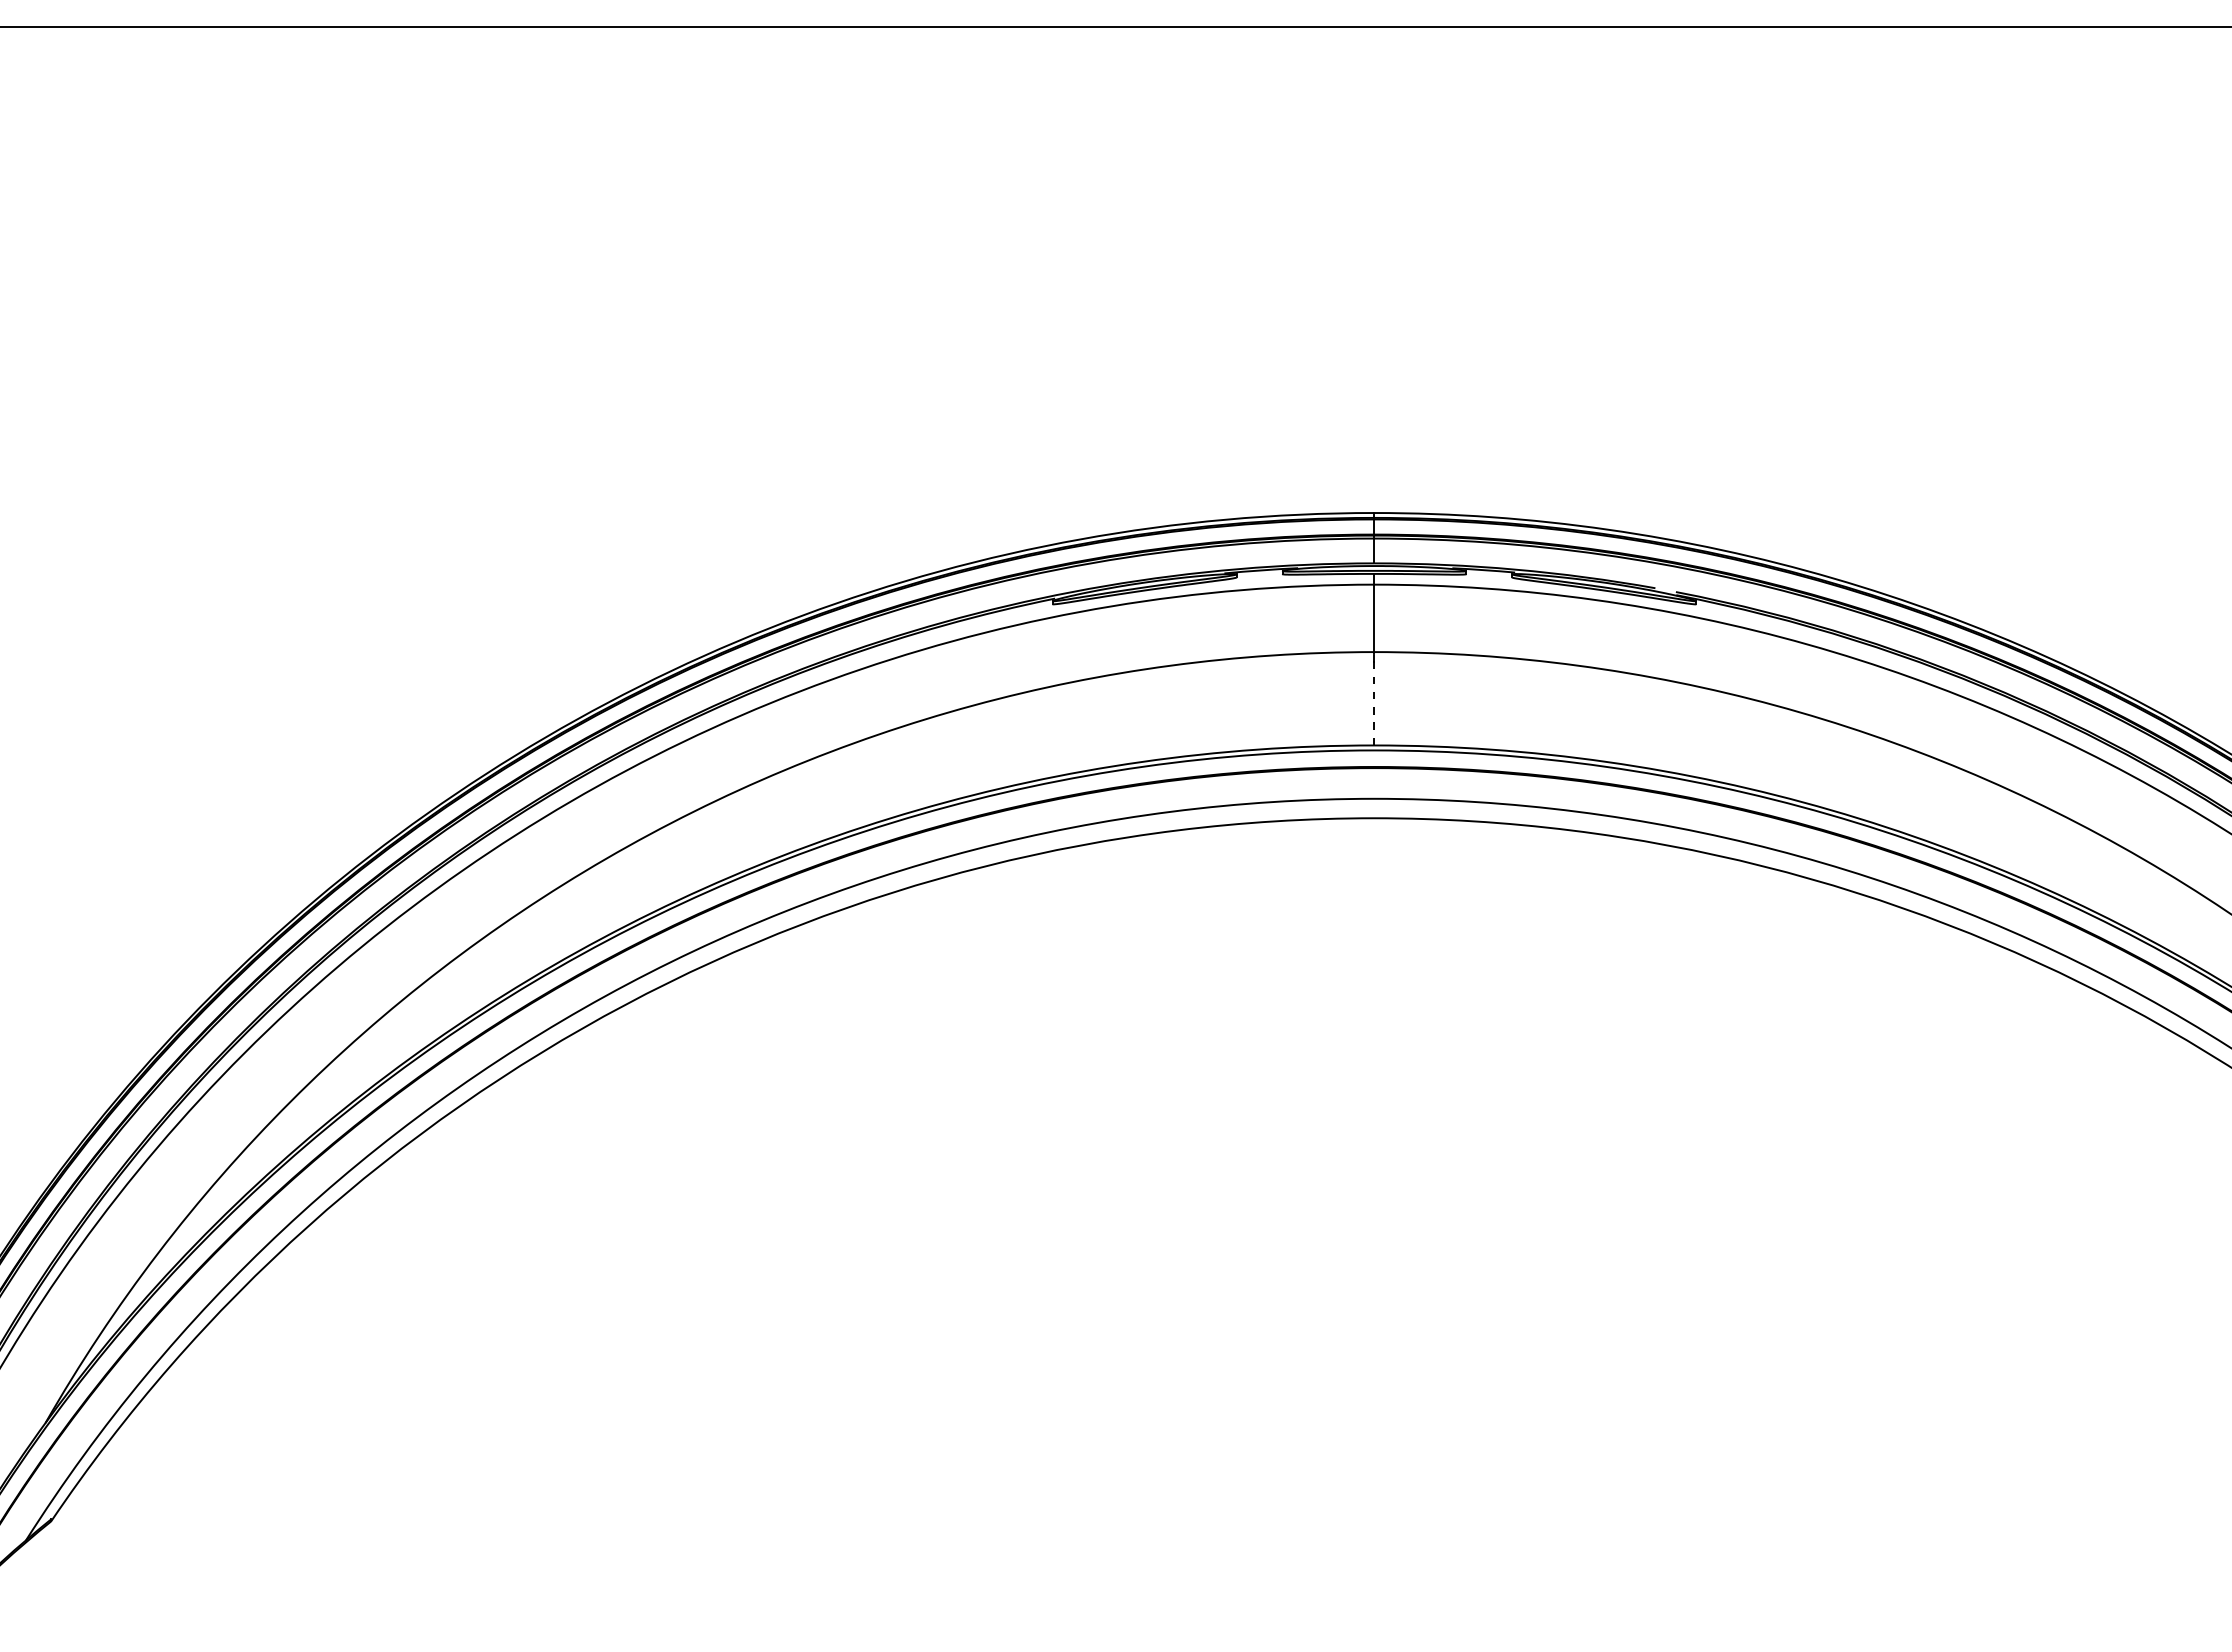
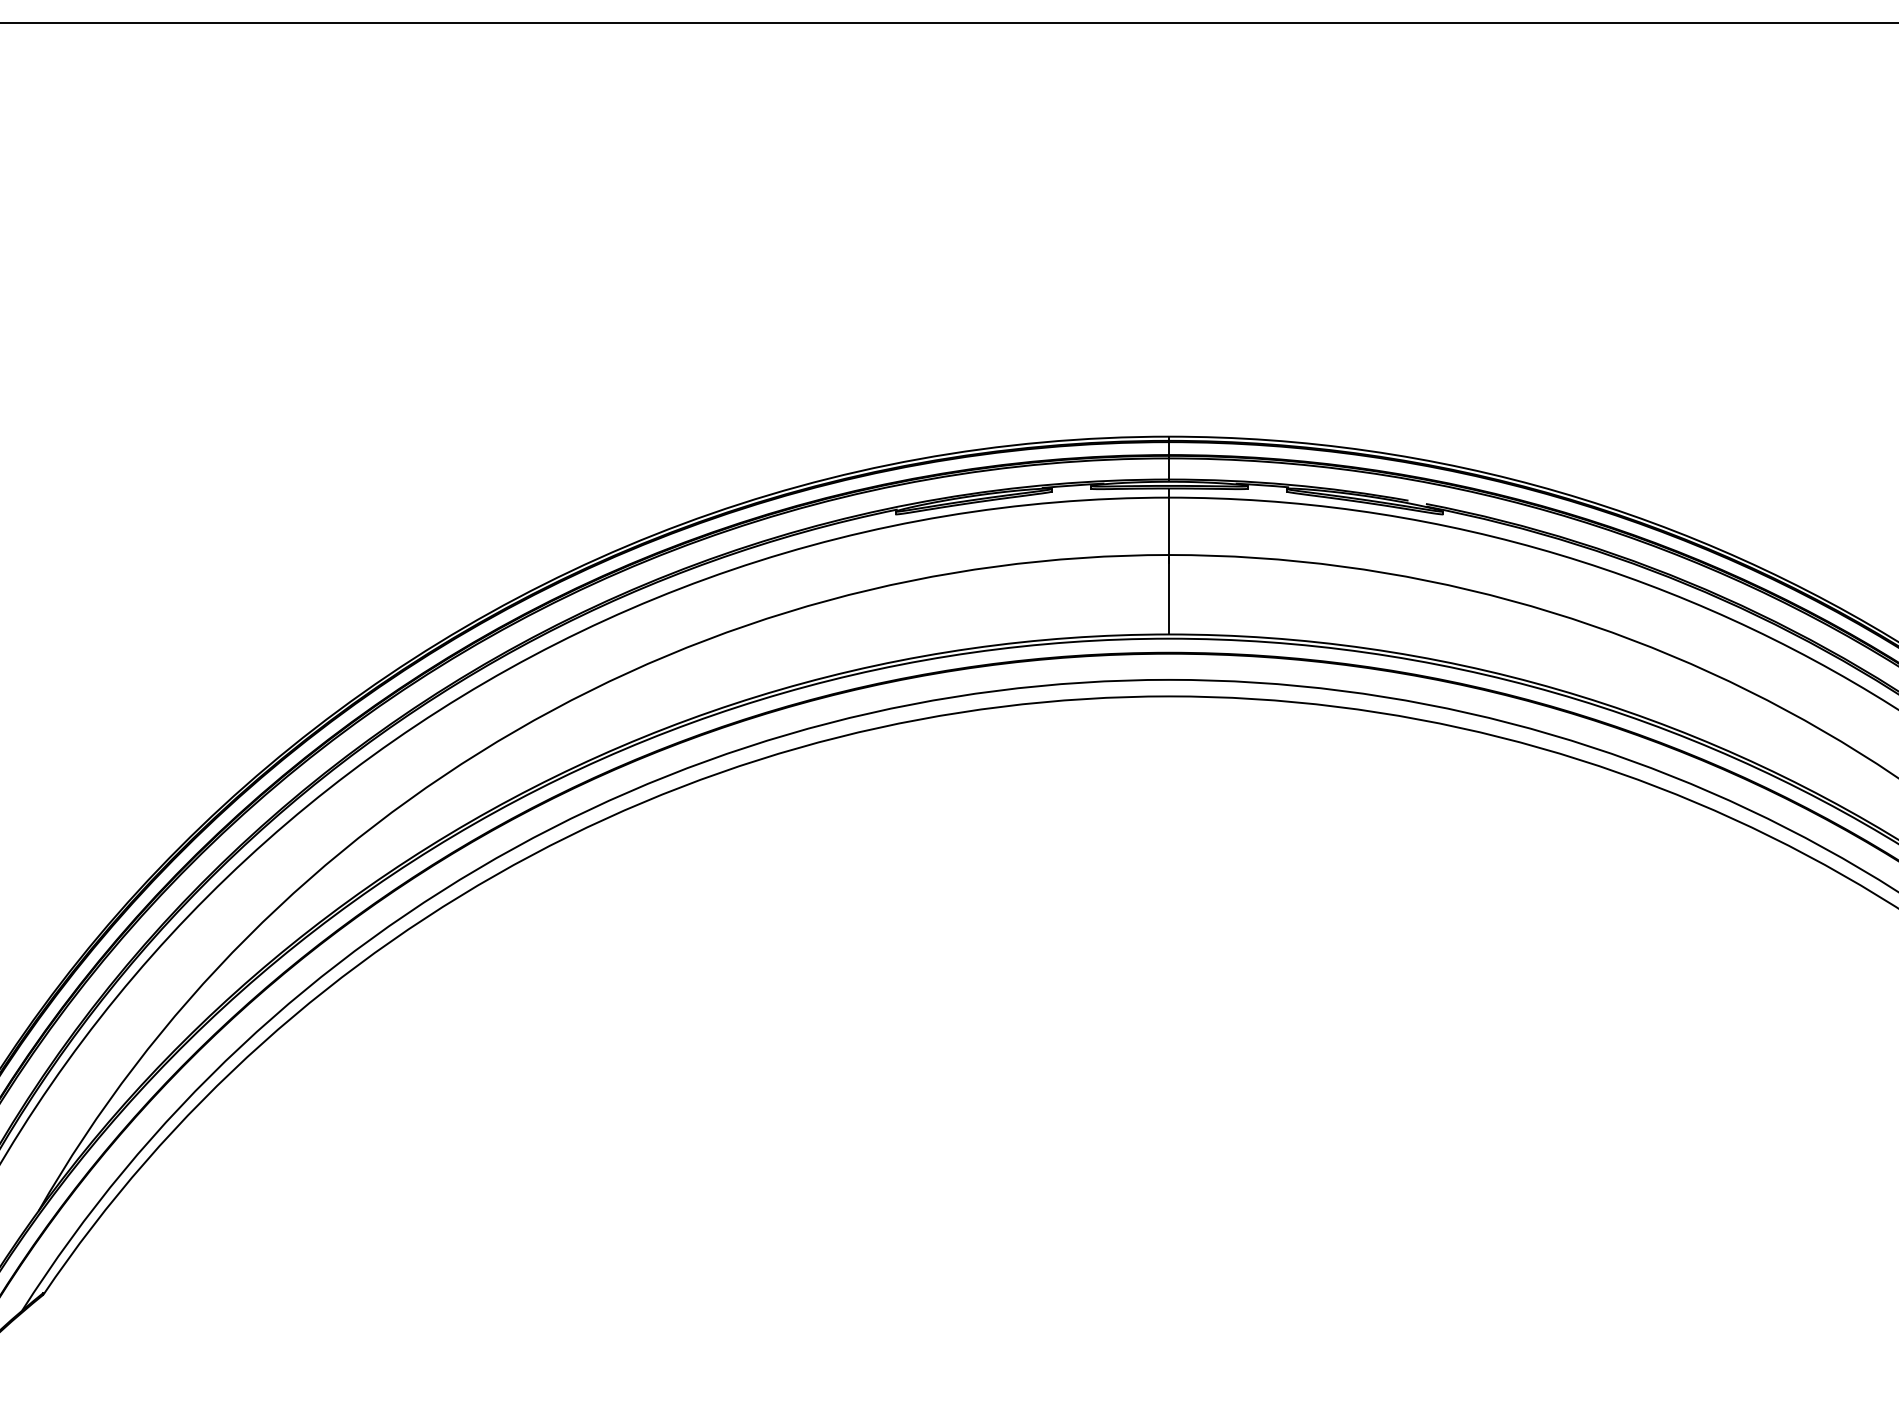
line: (1374, 698) -> (1169, 594), dashed -> solid

